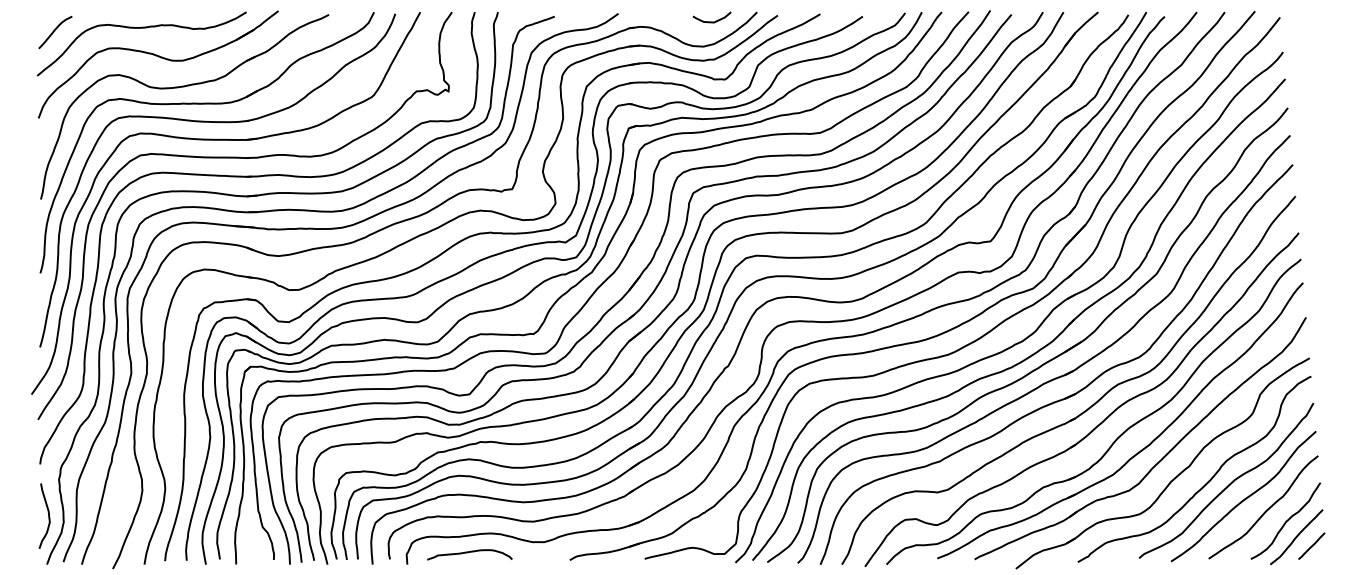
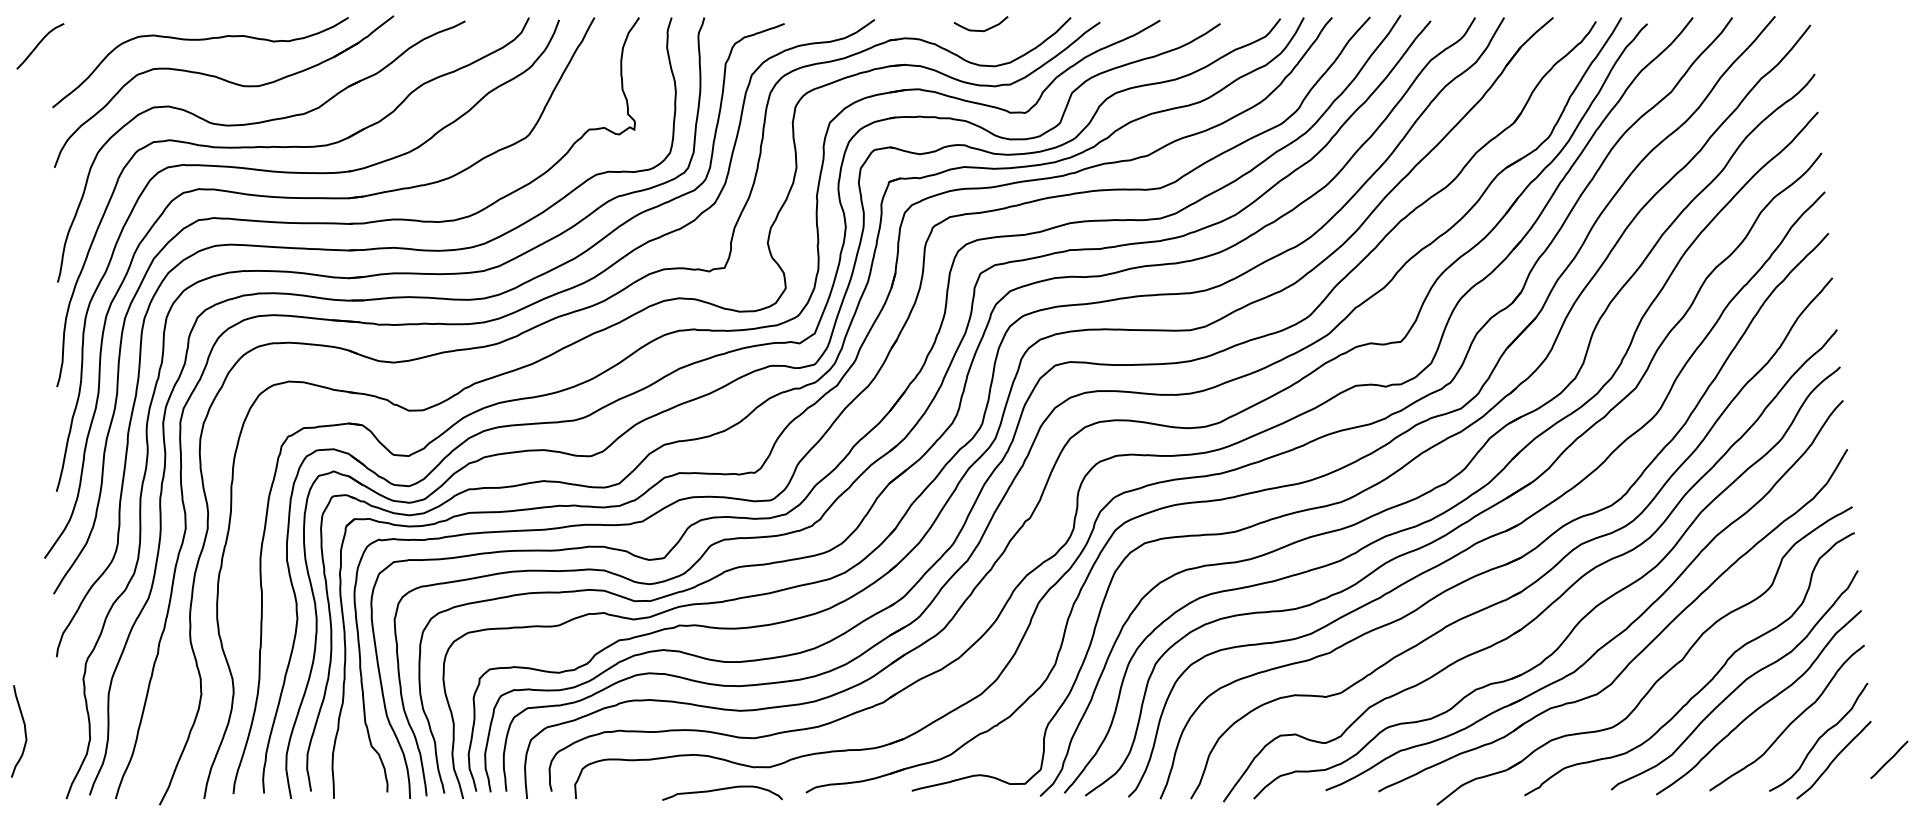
curve: (711, 22) -> (980, 30), moved
curve: (54, 31) -> (39, 44), moved
curve: (48, 516) -> (24, 731), moved
line: (1311, 545) -> (1889, 759), moved
curve: (469, 552) -> (721, 790), moved

